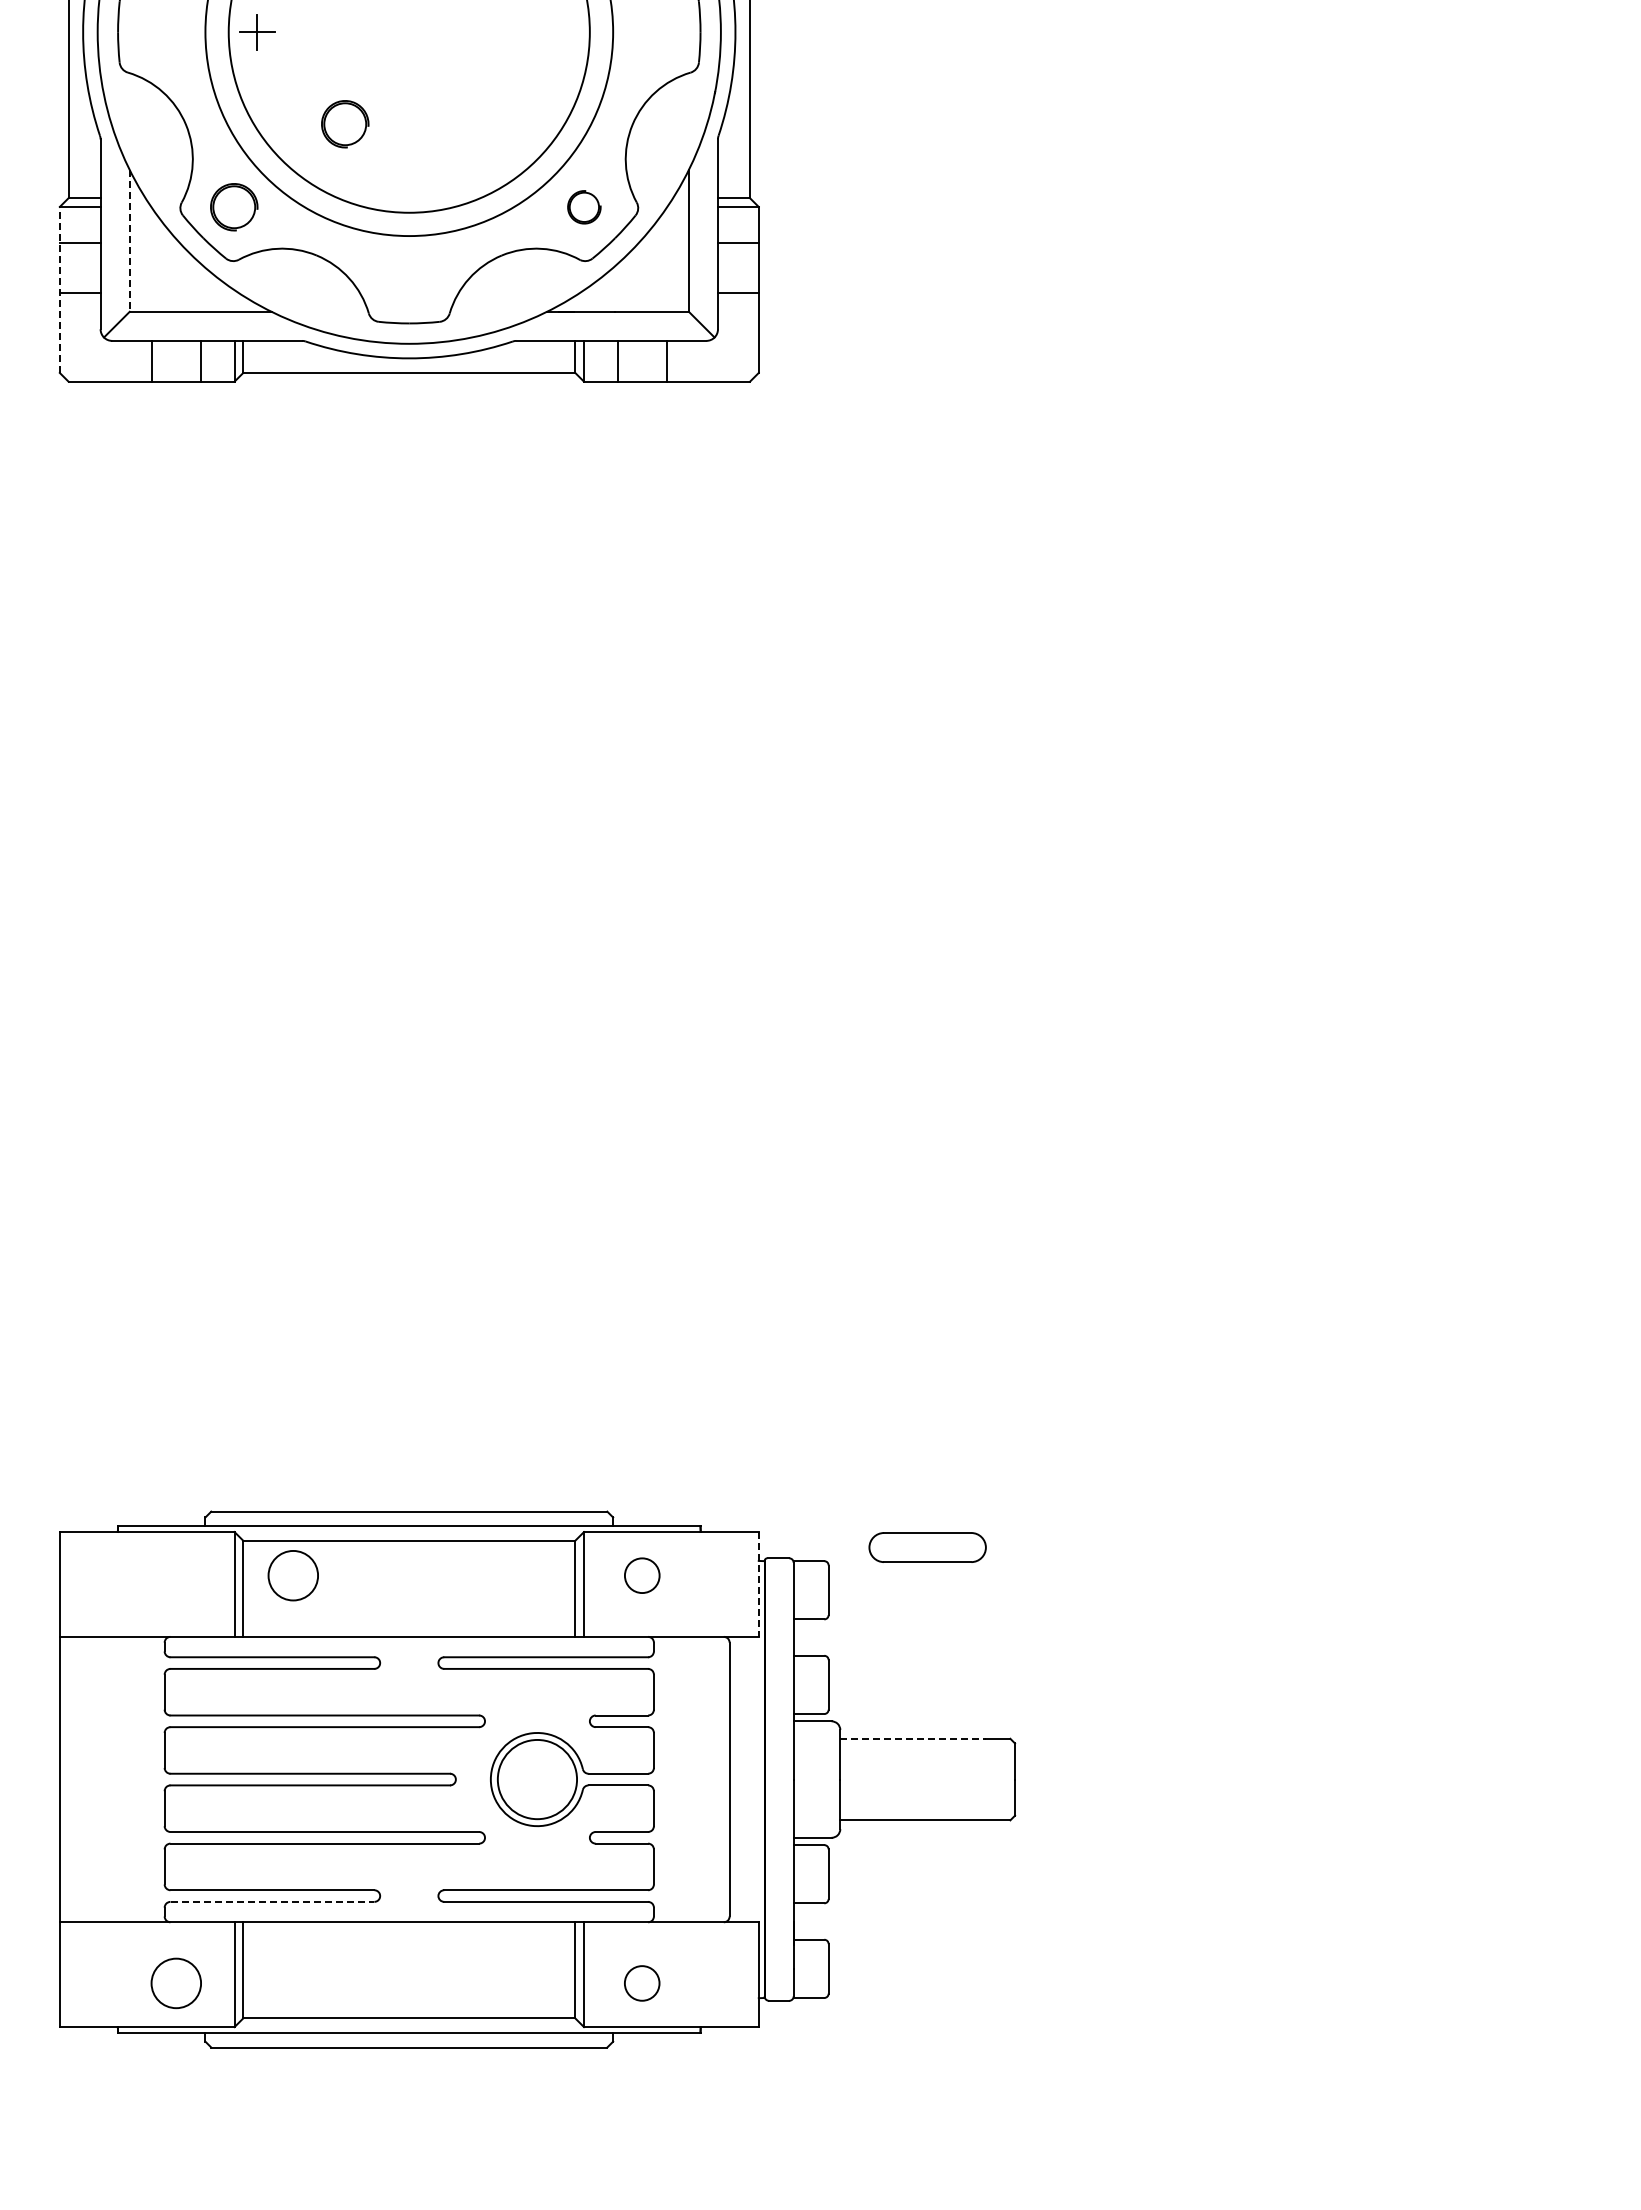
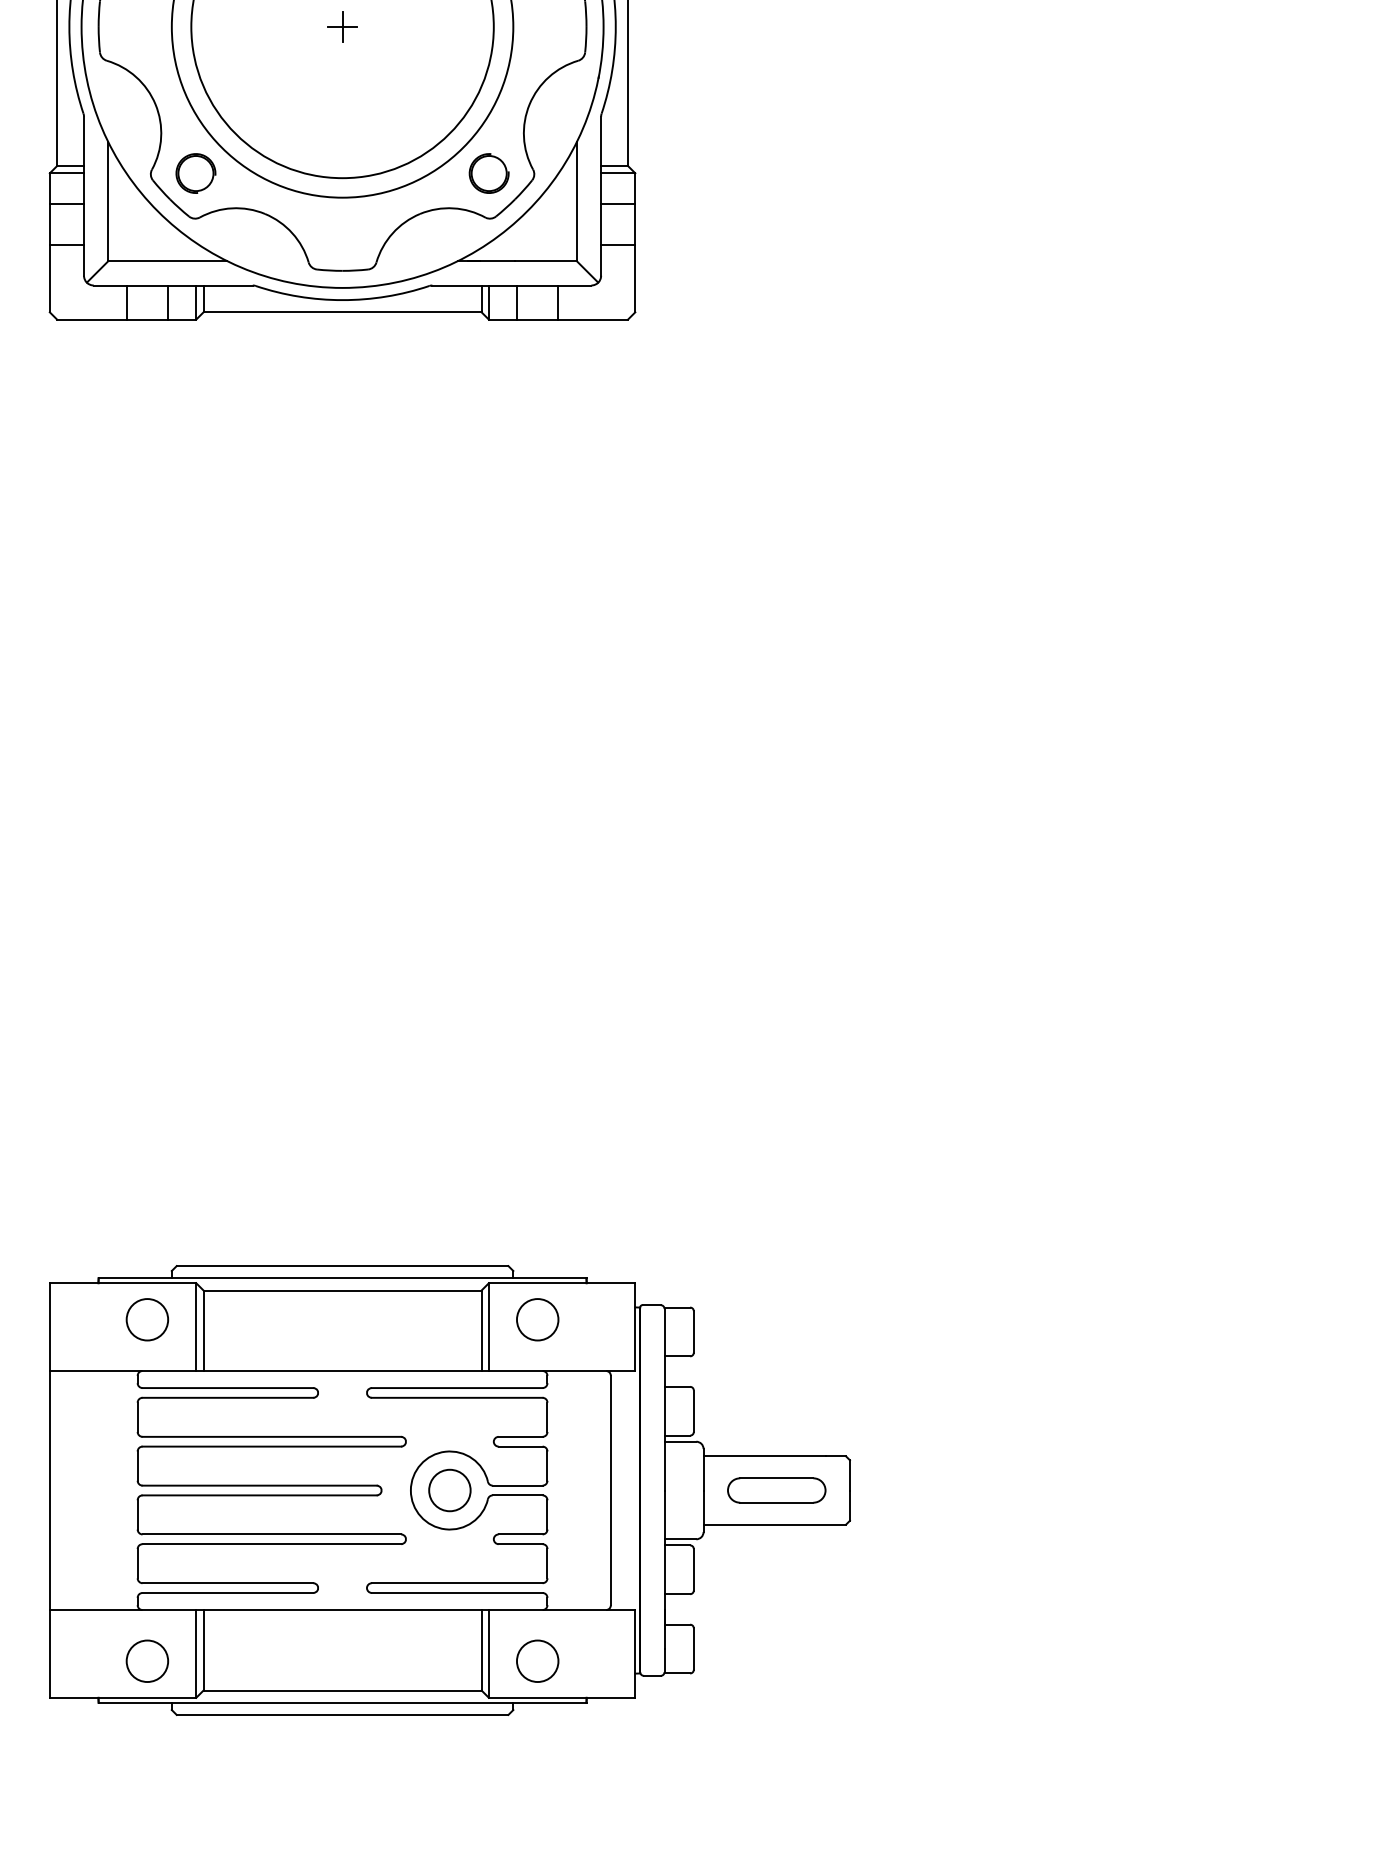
part: (257, 32) -> (342, 27), moved
part: (345, 124) -> (289, 104), removed
part: (584, 207) -> (489, 173), size x1.43
line: (129, 240) -> (108, 201), dashed -> solid
line: (59, 289) -> (49, 242), dashed -> solid
part: (927, 1547) -> (776, 1490), moved
circle: (292, 1575) -> (146, 1319), moved
circle: (642, 1575) -> (537, 1319), size x1.43
line: (758, 1584) -> (635, 1327), dashed -> solid
line: (913, 1738) -> (764, 1456), dashed -> solid
circle: (537, 1779) -> (449, 1490), size x0.62
line: (272, 1901) -> (227, 1592), dashed -> solid
circle: (641, 1983) -> (537, 1661), size x1.43

